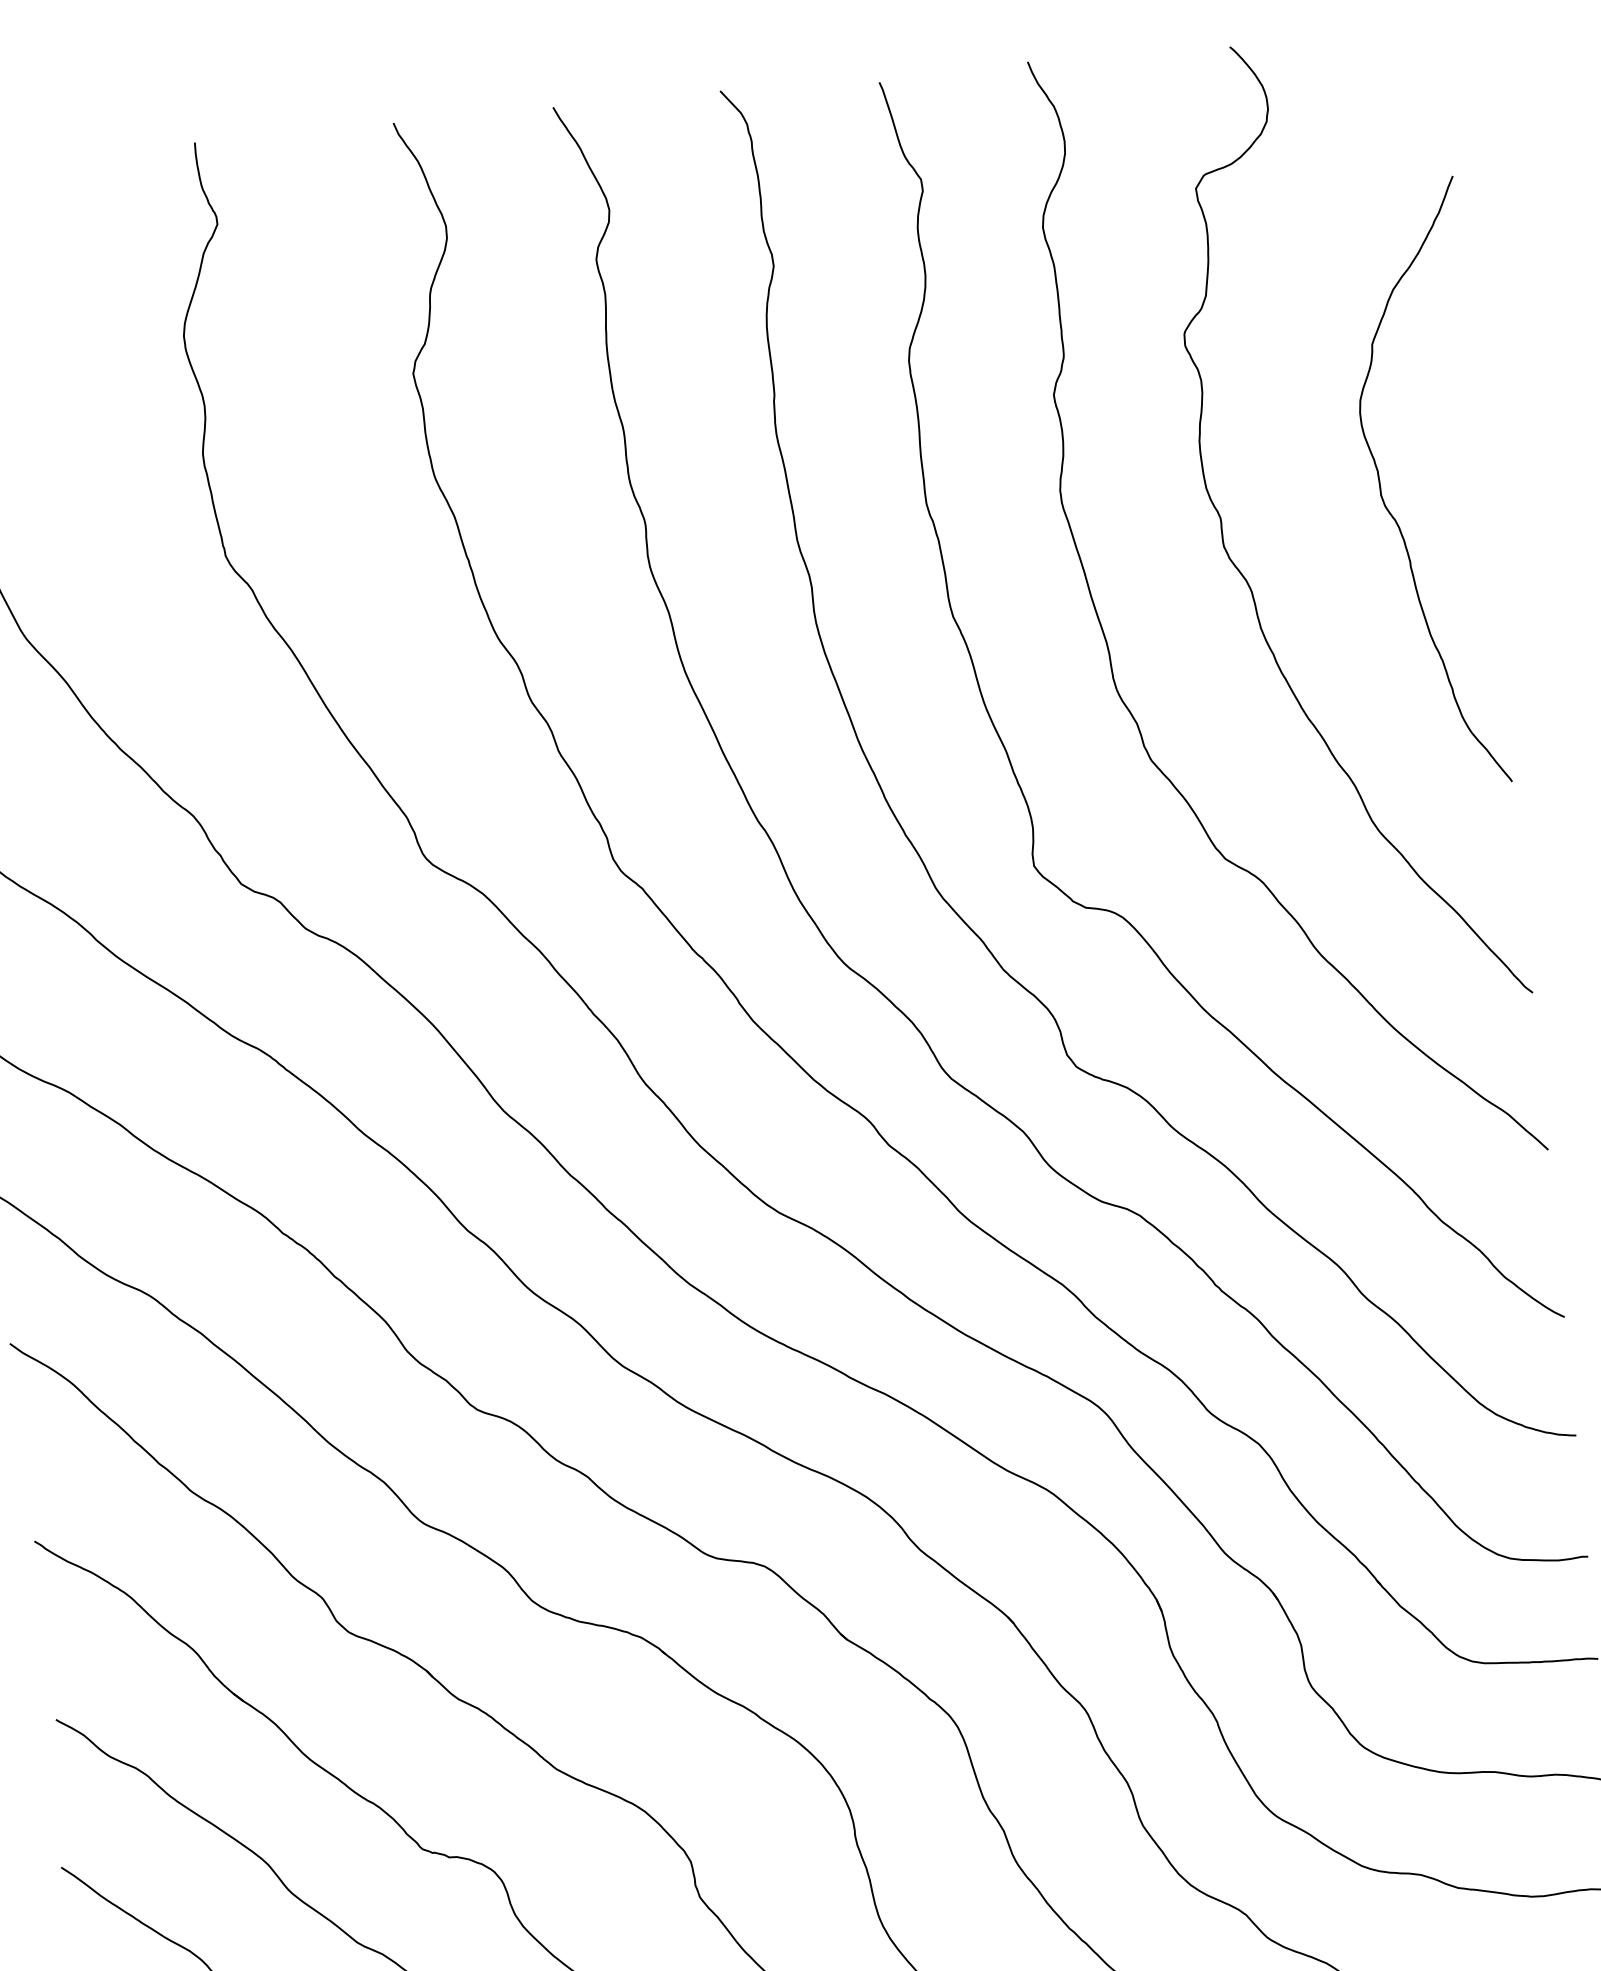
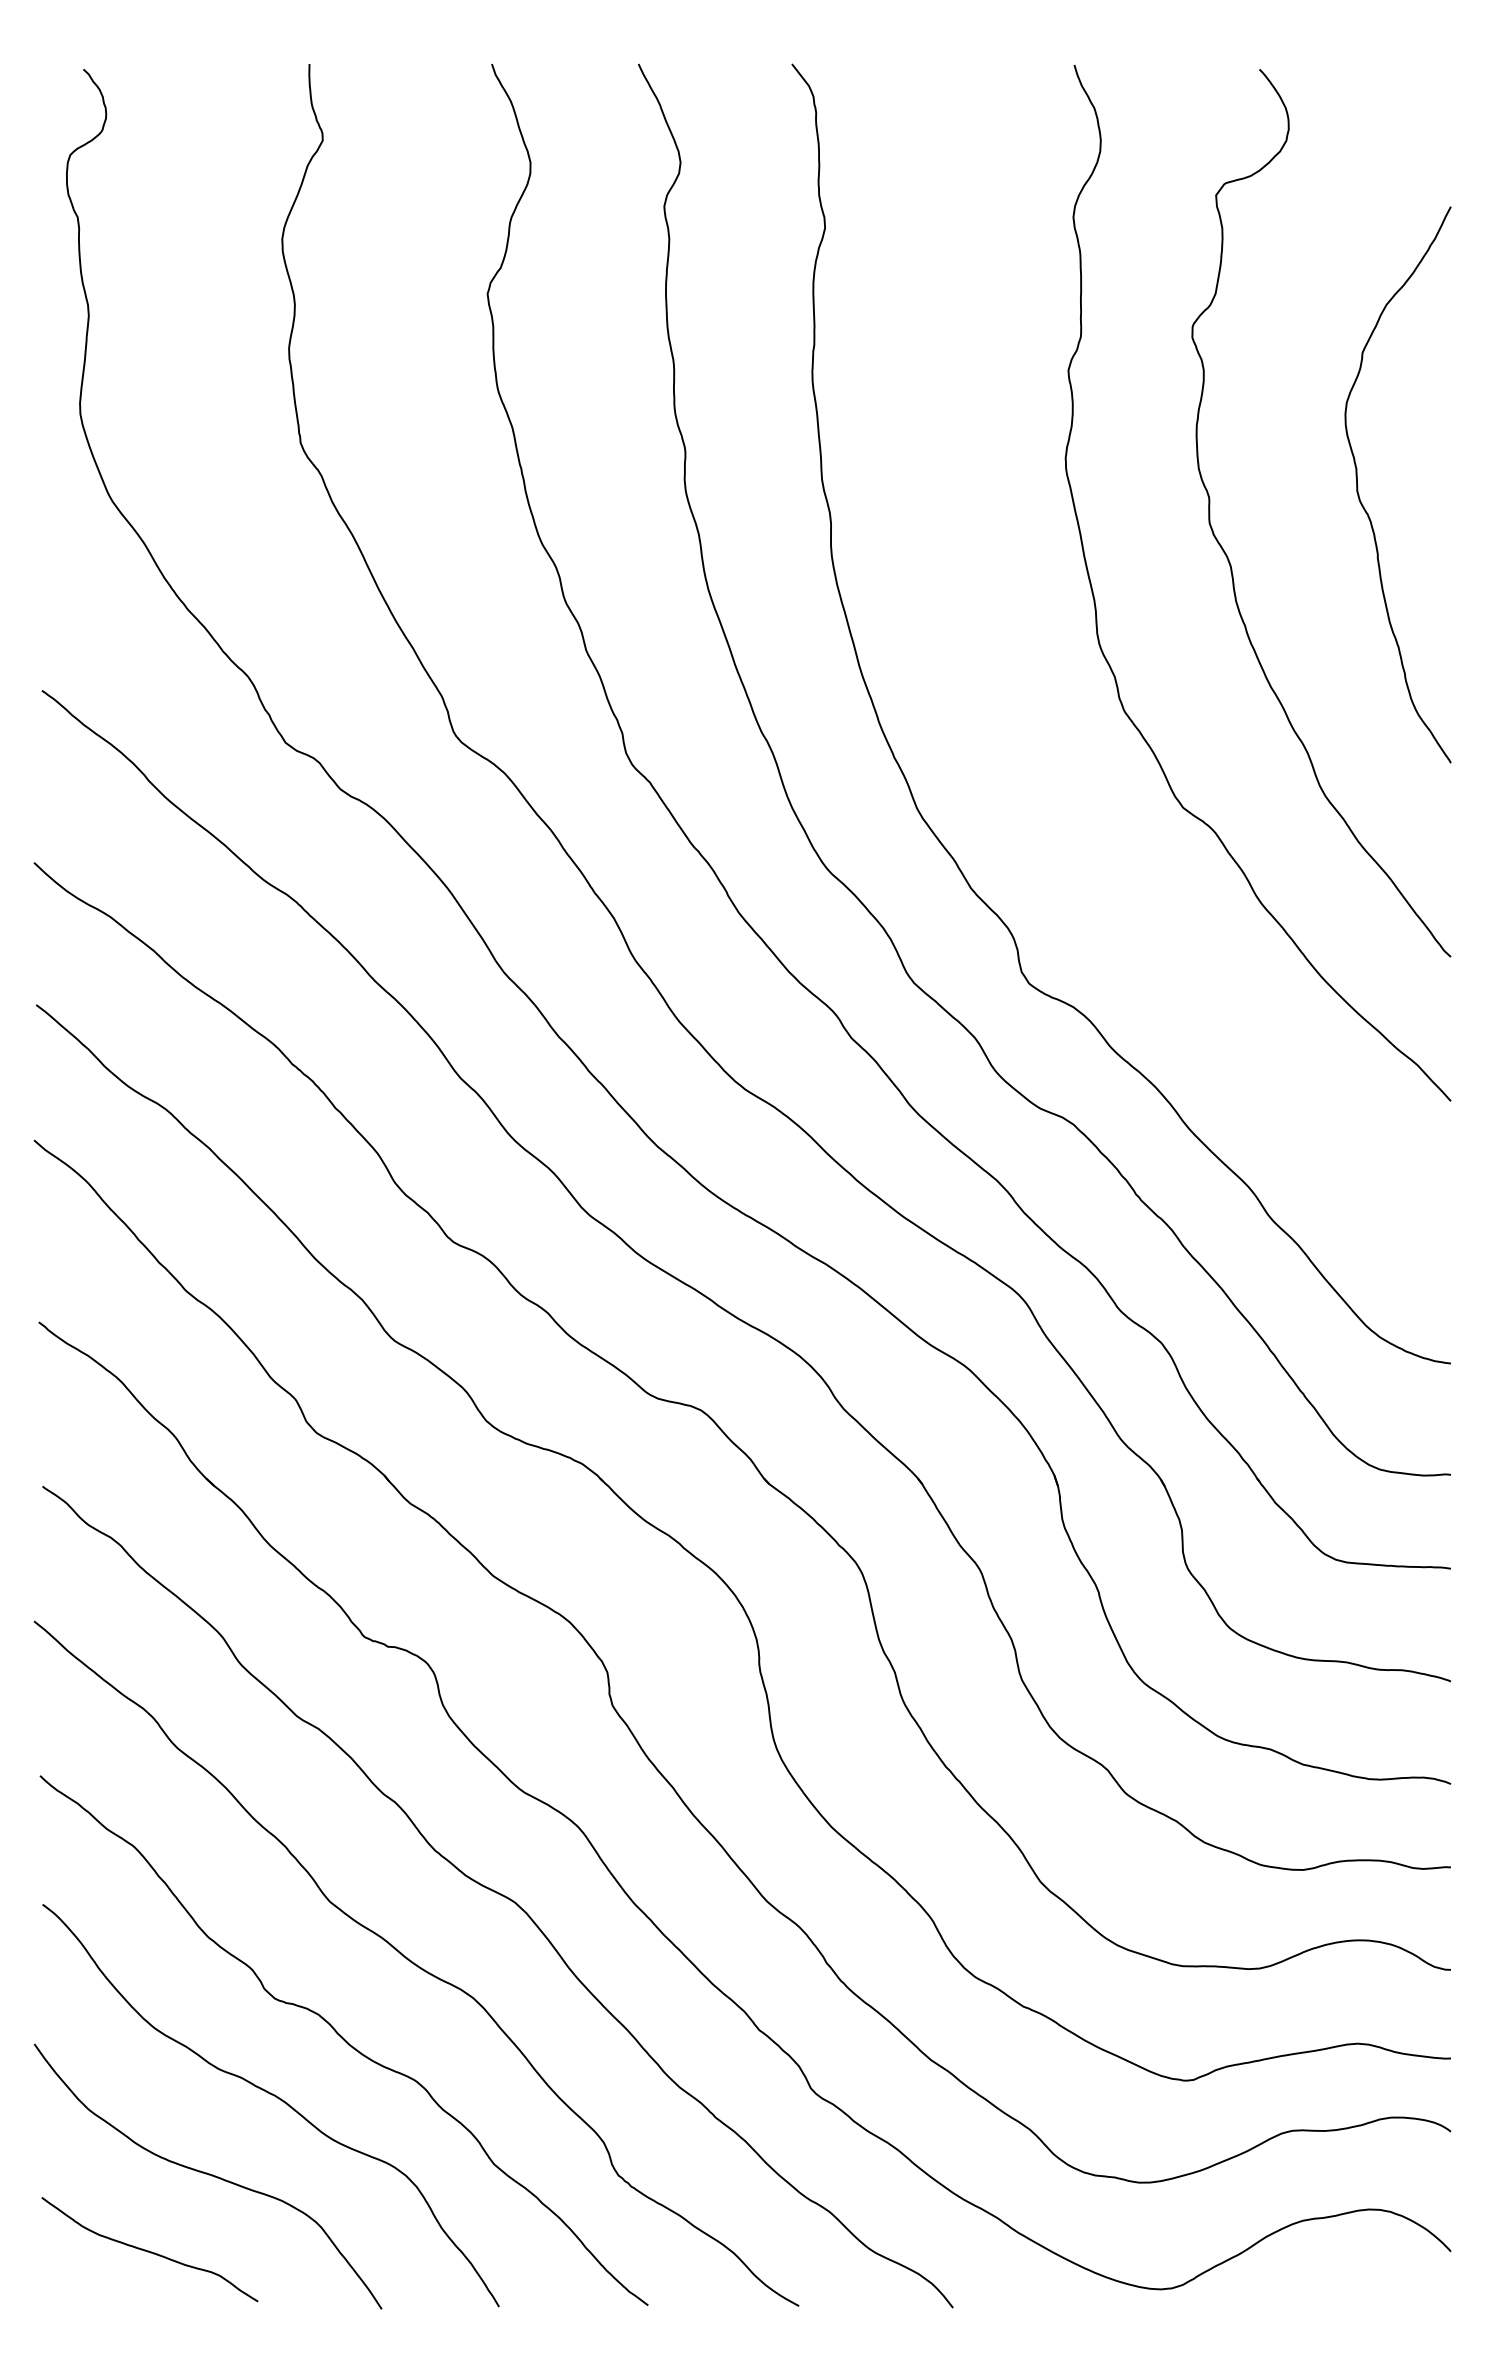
curve: (1022, 788) -> (1004, 725), removed

